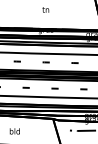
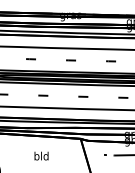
text: (14, 131) -> (40, 156), moved

